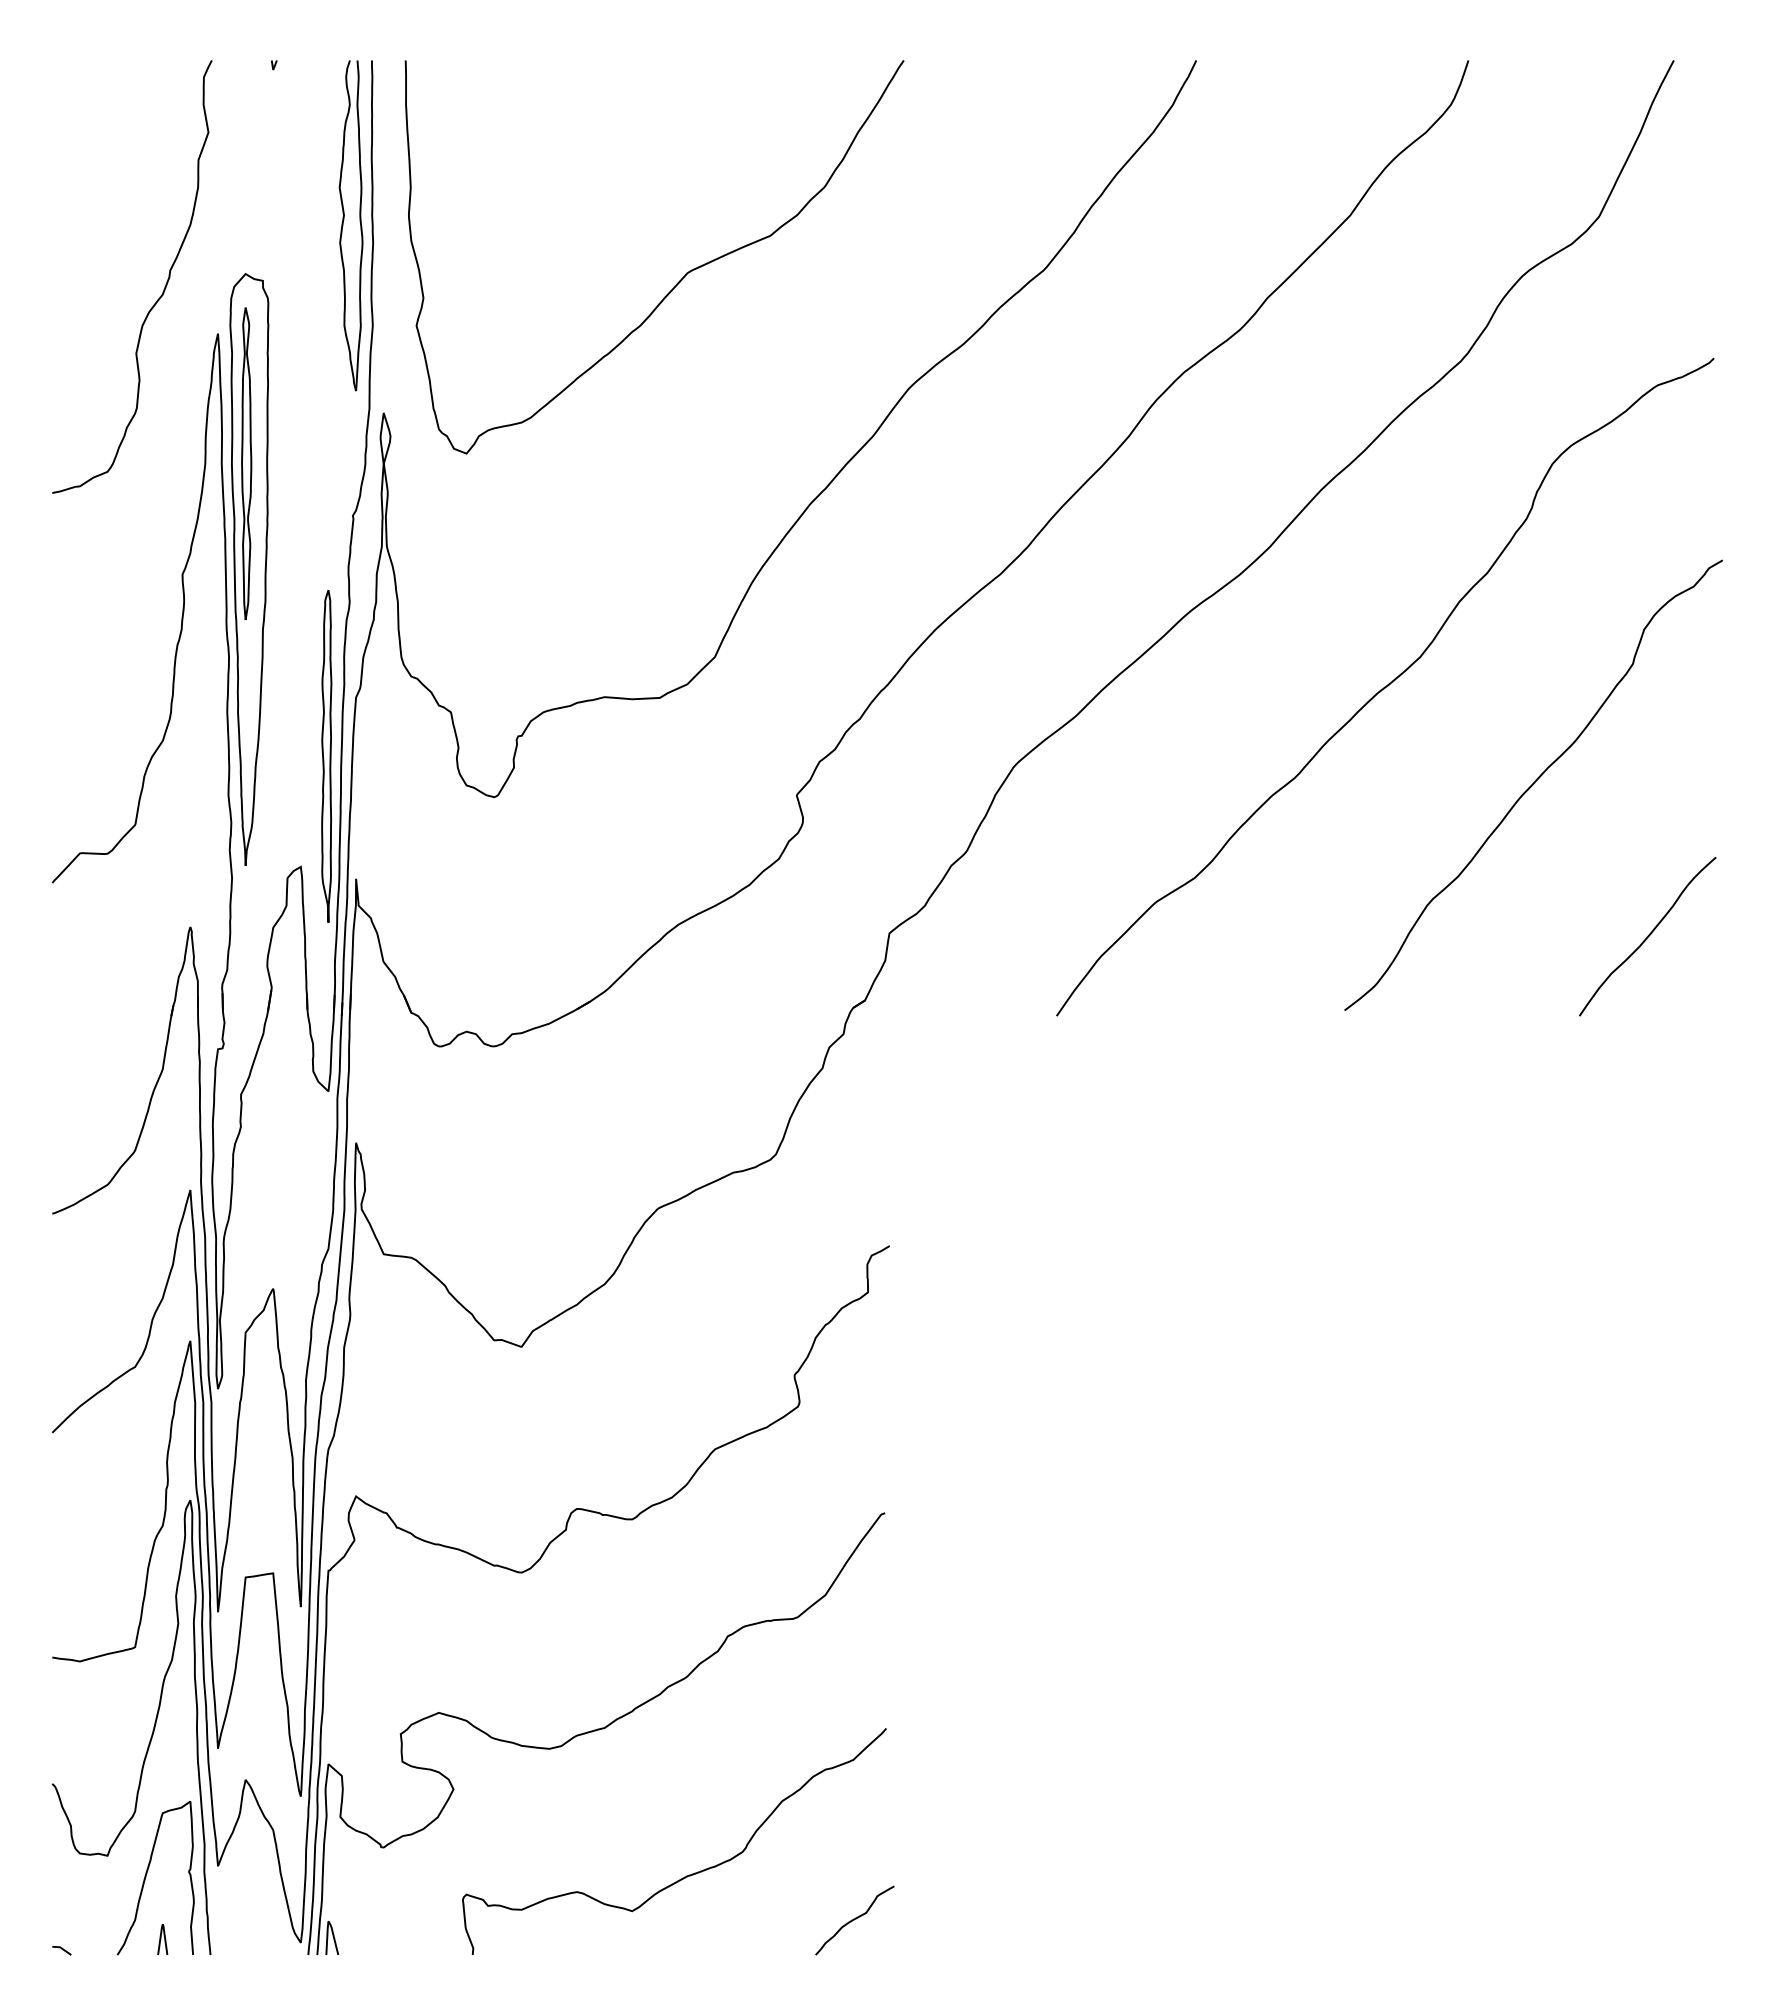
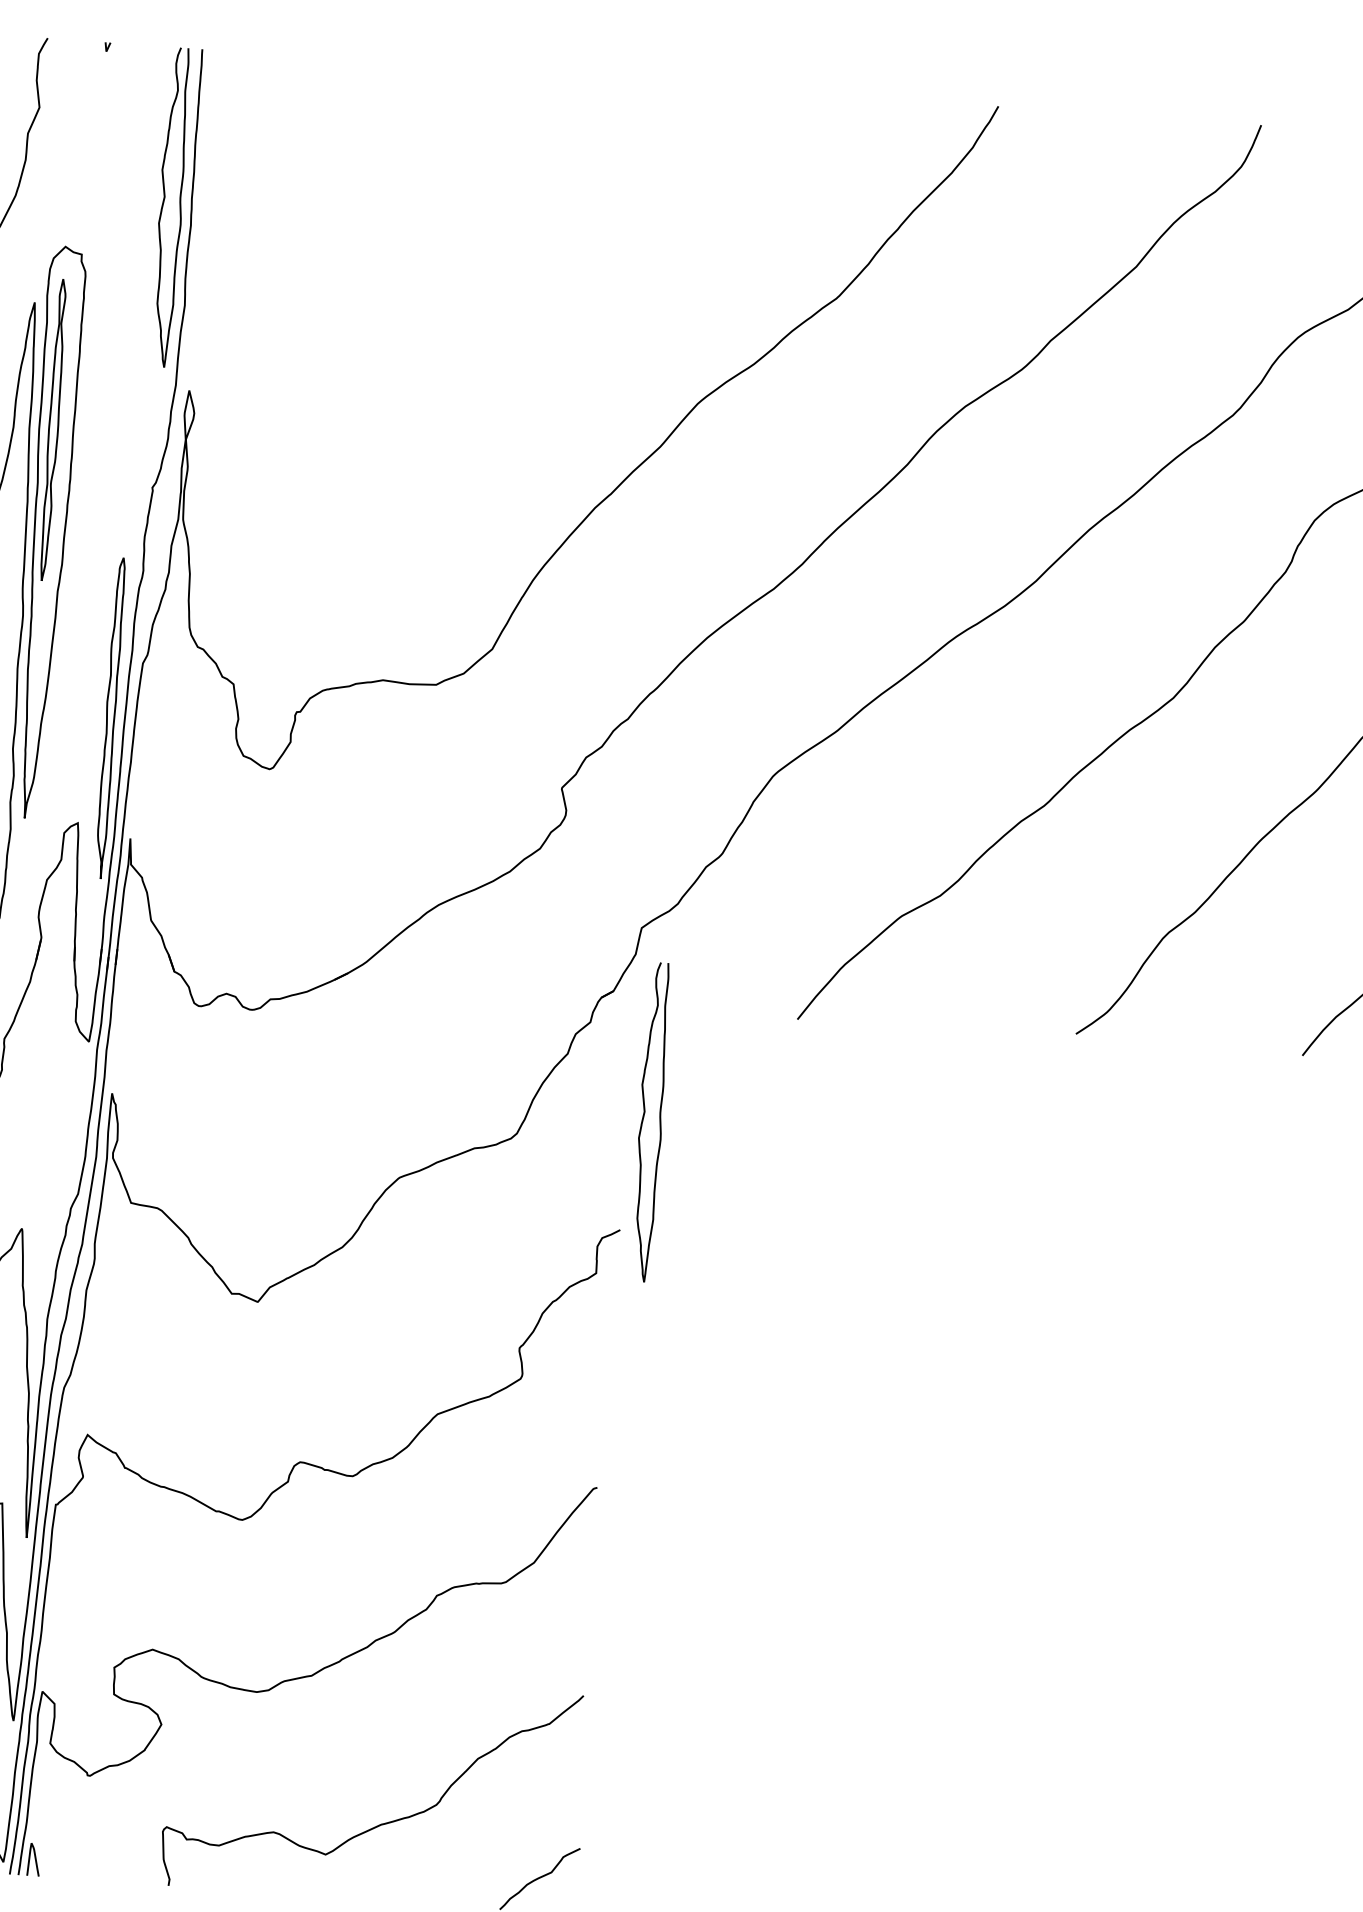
curve: (678, 281) -> (483, 283), removed
part: (905, 1132) -> (643, 1121), added

